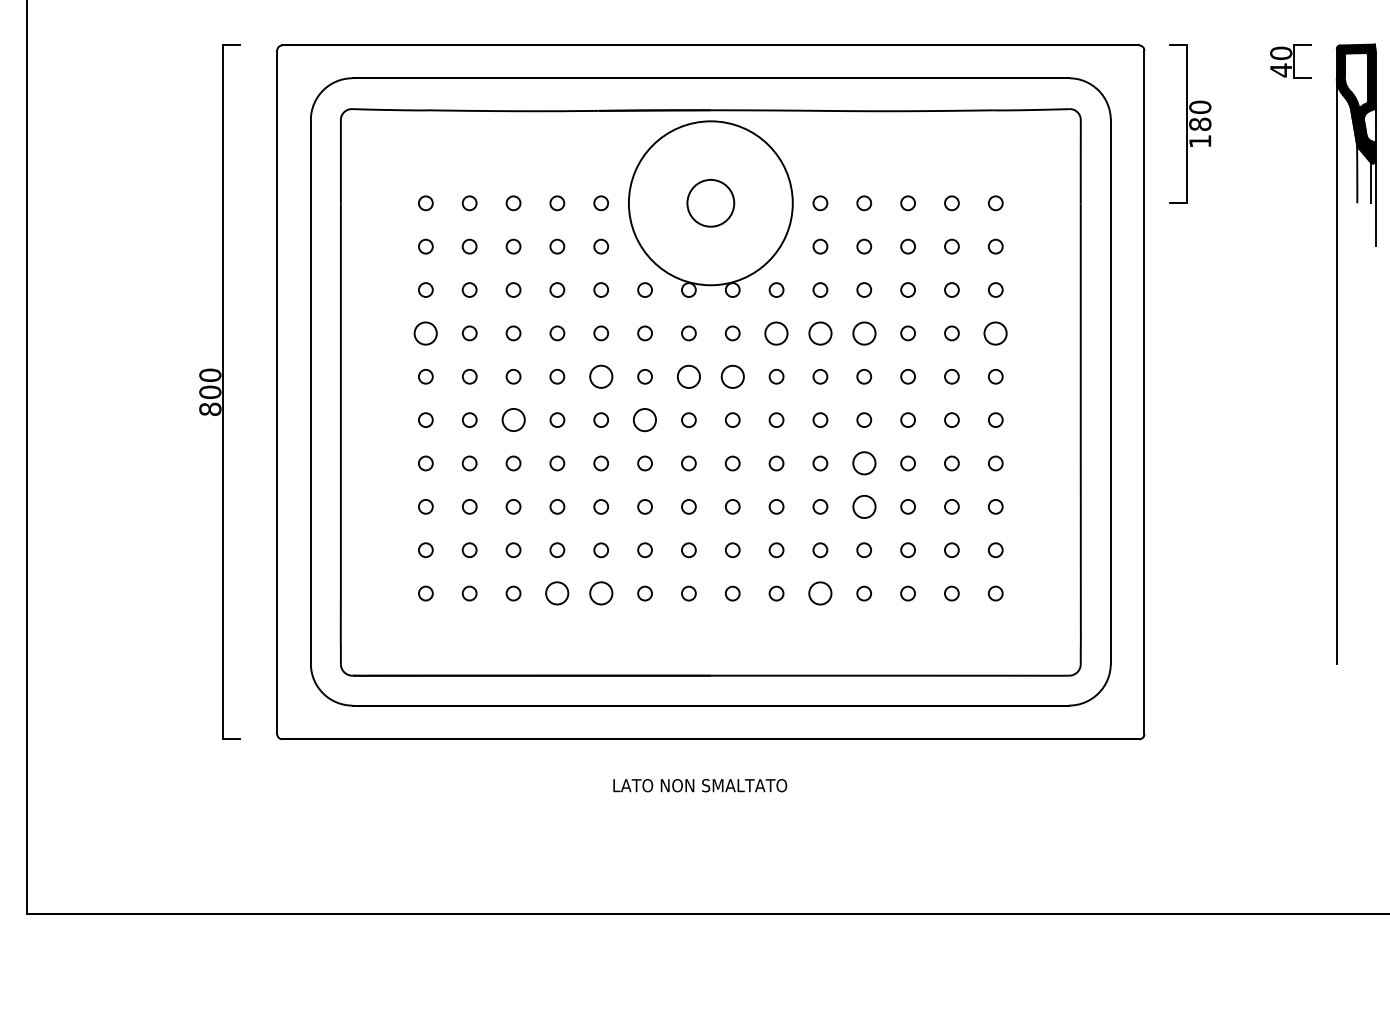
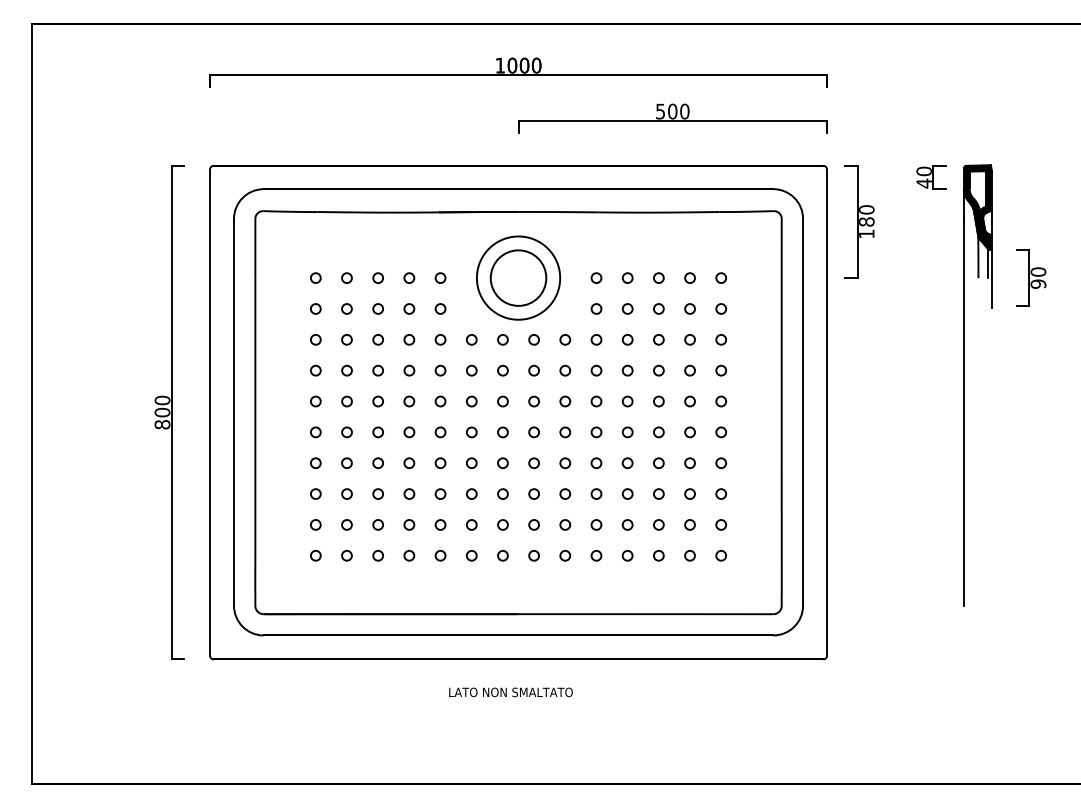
circle: (710, 202) -> (518, 277), size x0.71
circle: (710, 202) -> (518, 277), size x1.67
circle: (425, 333) -> (315, 370), size x0.62
circle: (776, 333) -> (565, 370), size x0.62
circle: (820, 333) -> (596, 370), size x0.62
circle: (863, 333) -> (627, 370), size x0.62
circle: (996, 333) -> (721, 370), size x0.62
circle: (601, 376) -> (440, 401), size x0.62
circle: (688, 376) -> (502, 401), size x0.62
circle: (731, 376) -> (533, 401), size x0.62
circle: (512, 420) -> (377, 432), size x0.62
circle: (644, 420) -> (471, 432), size x0.62
circle: (863, 463) -> (627, 463), size x0.62
circle: (863, 506) -> (627, 493), size x0.62
circle: (557, 593) -> (409, 555), size x0.62
circle: (601, 593) -> (440, 555), size x0.62
circle: (820, 593) -> (596, 555), size x0.62

